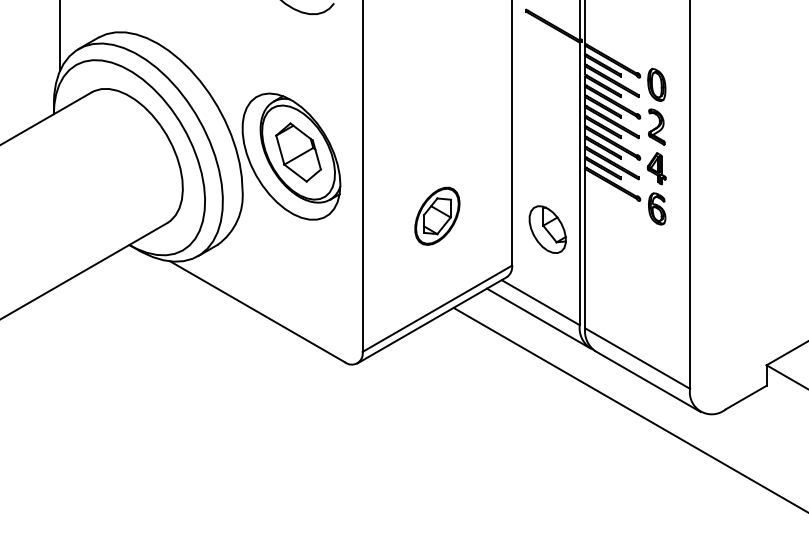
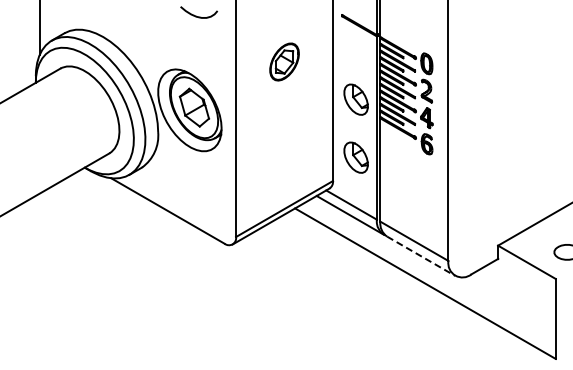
part: (546, 139) -> (355, 99), added
part: (437, 215) -> (284, 61), moved
line: (648, 381) -> (421, 256), solid -> dashed

